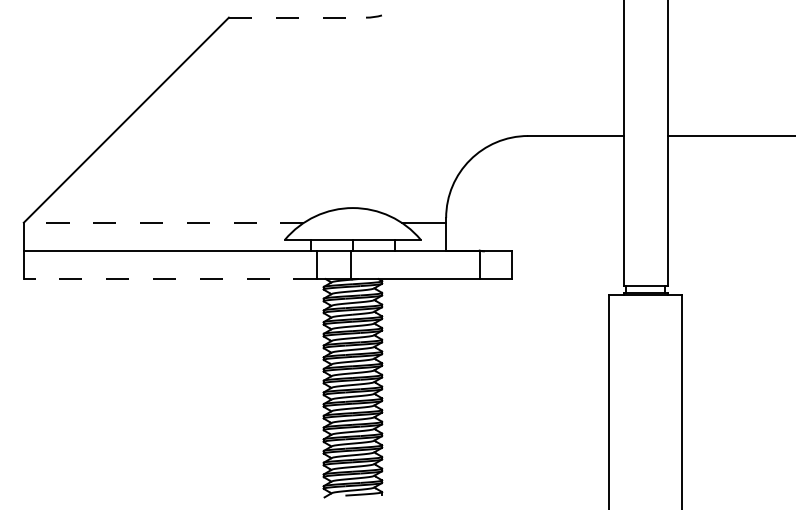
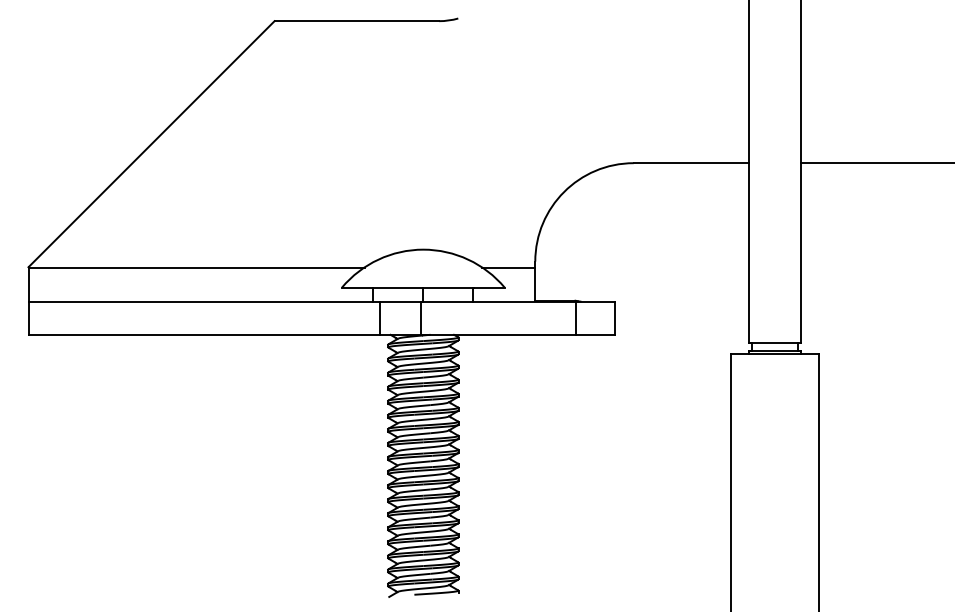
line: (297, 17) -> (356, 20), dashed -> solid
line: (163, 223) -> (196, 268), dashed -> solid
line: (169, 279) -> (203, 335), dashed -> solid

